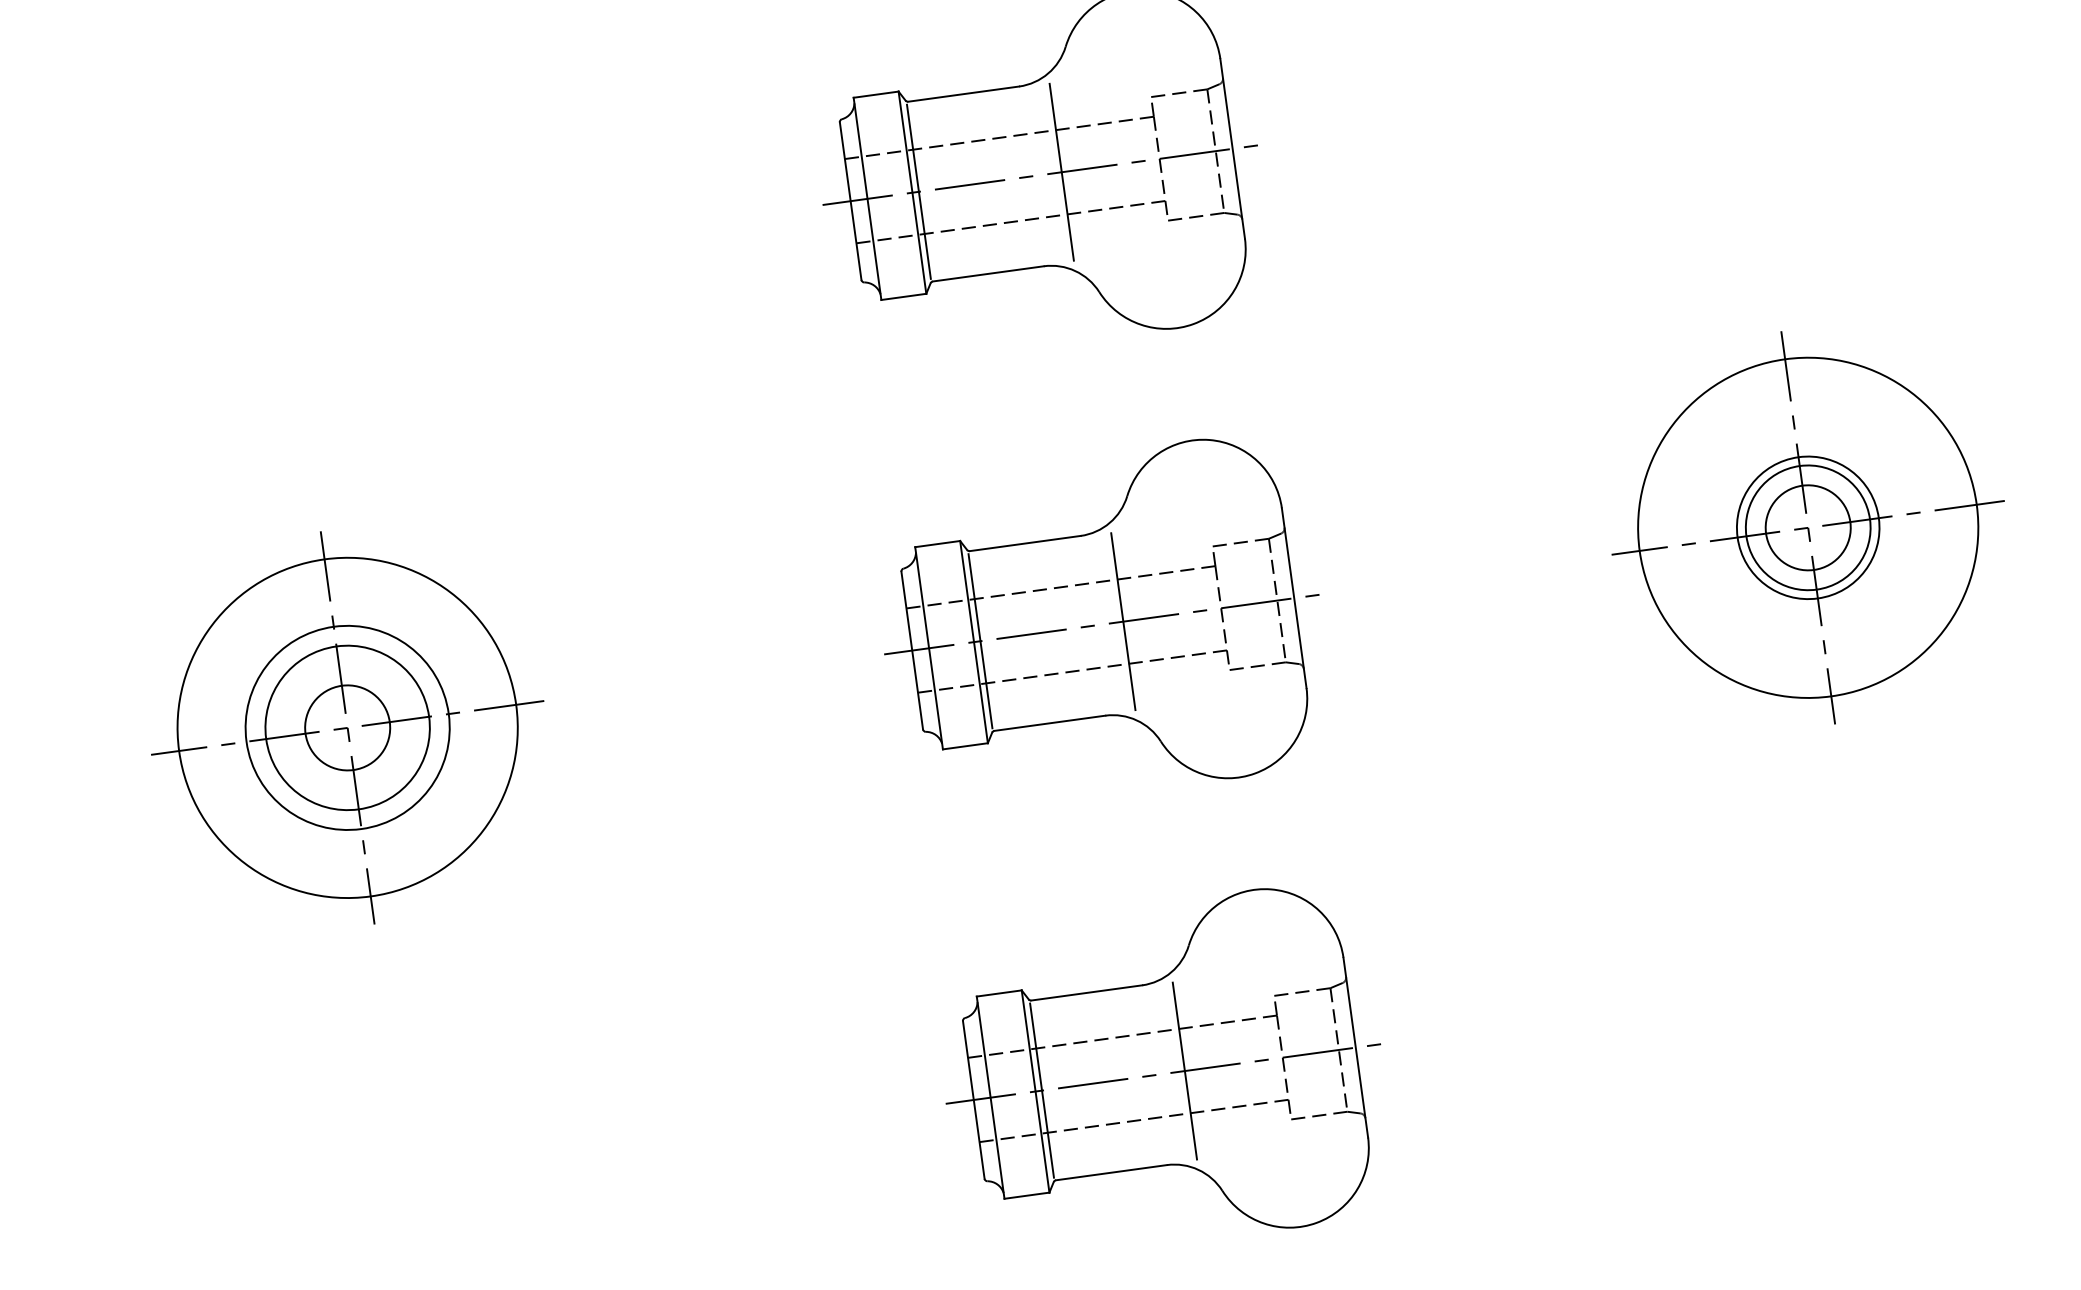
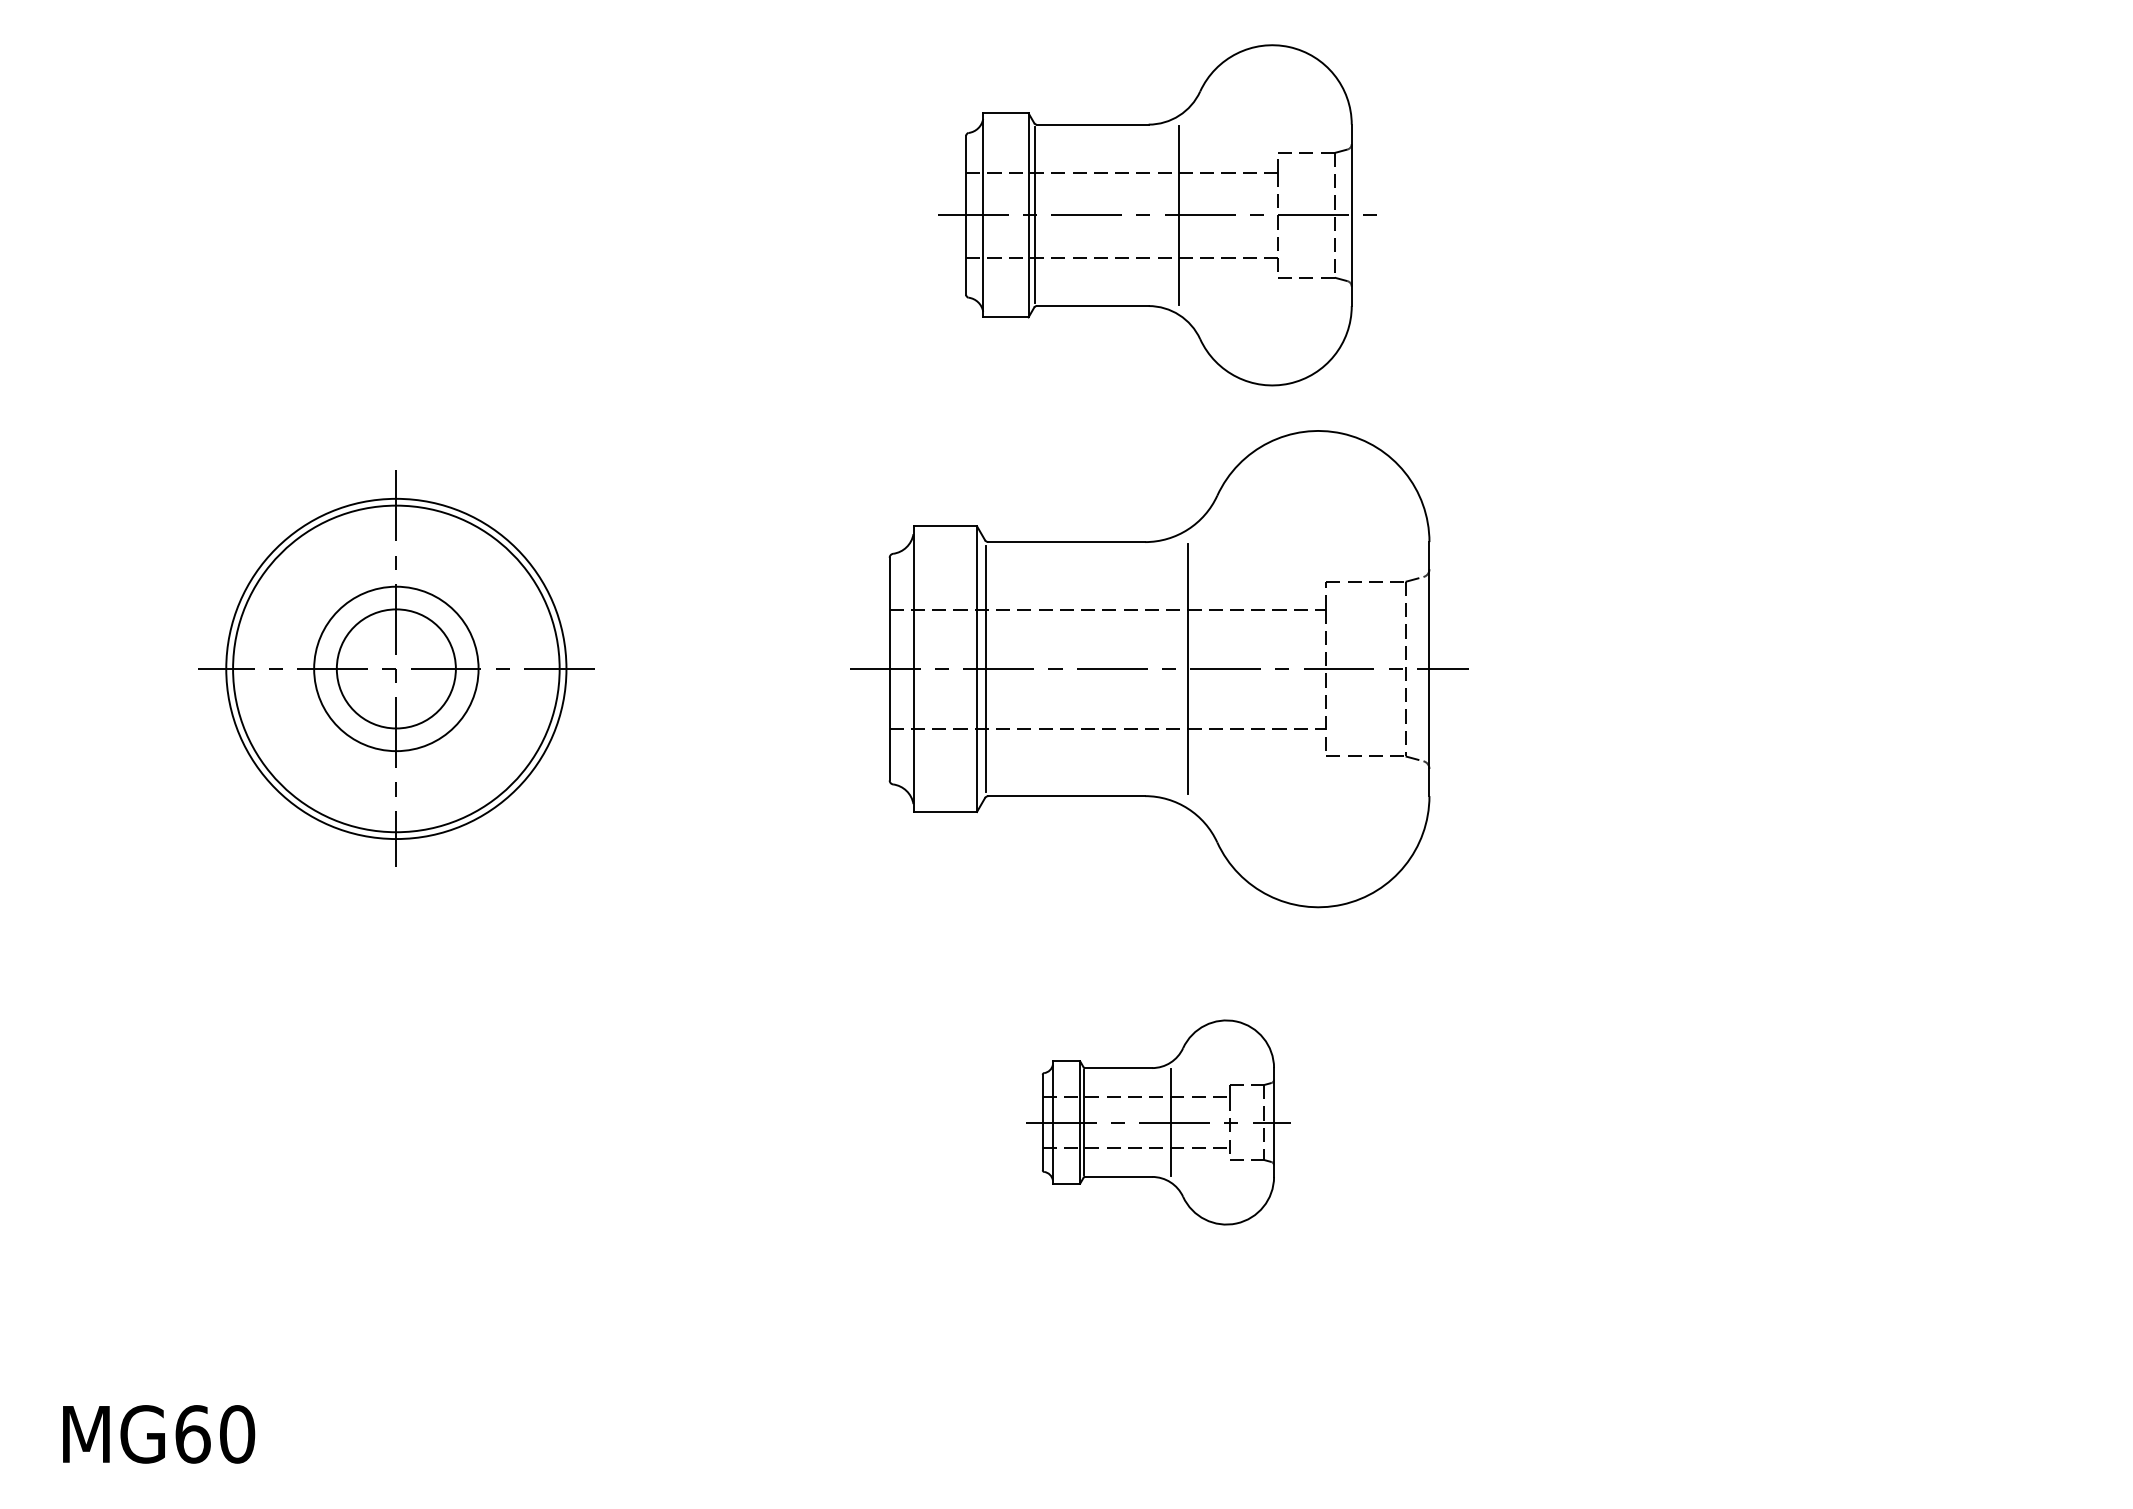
part: (1808, 527) -> (1870, 668), removed
part: (1101, 624) -> (1157, 668), size x1.4
circle: (346, 727) -> (395, 668), size x1.4
circle: (347, 727) -> (396, 668), size x1.6
part: (1163, 1073) -> (1157, 1122), size x0.6

